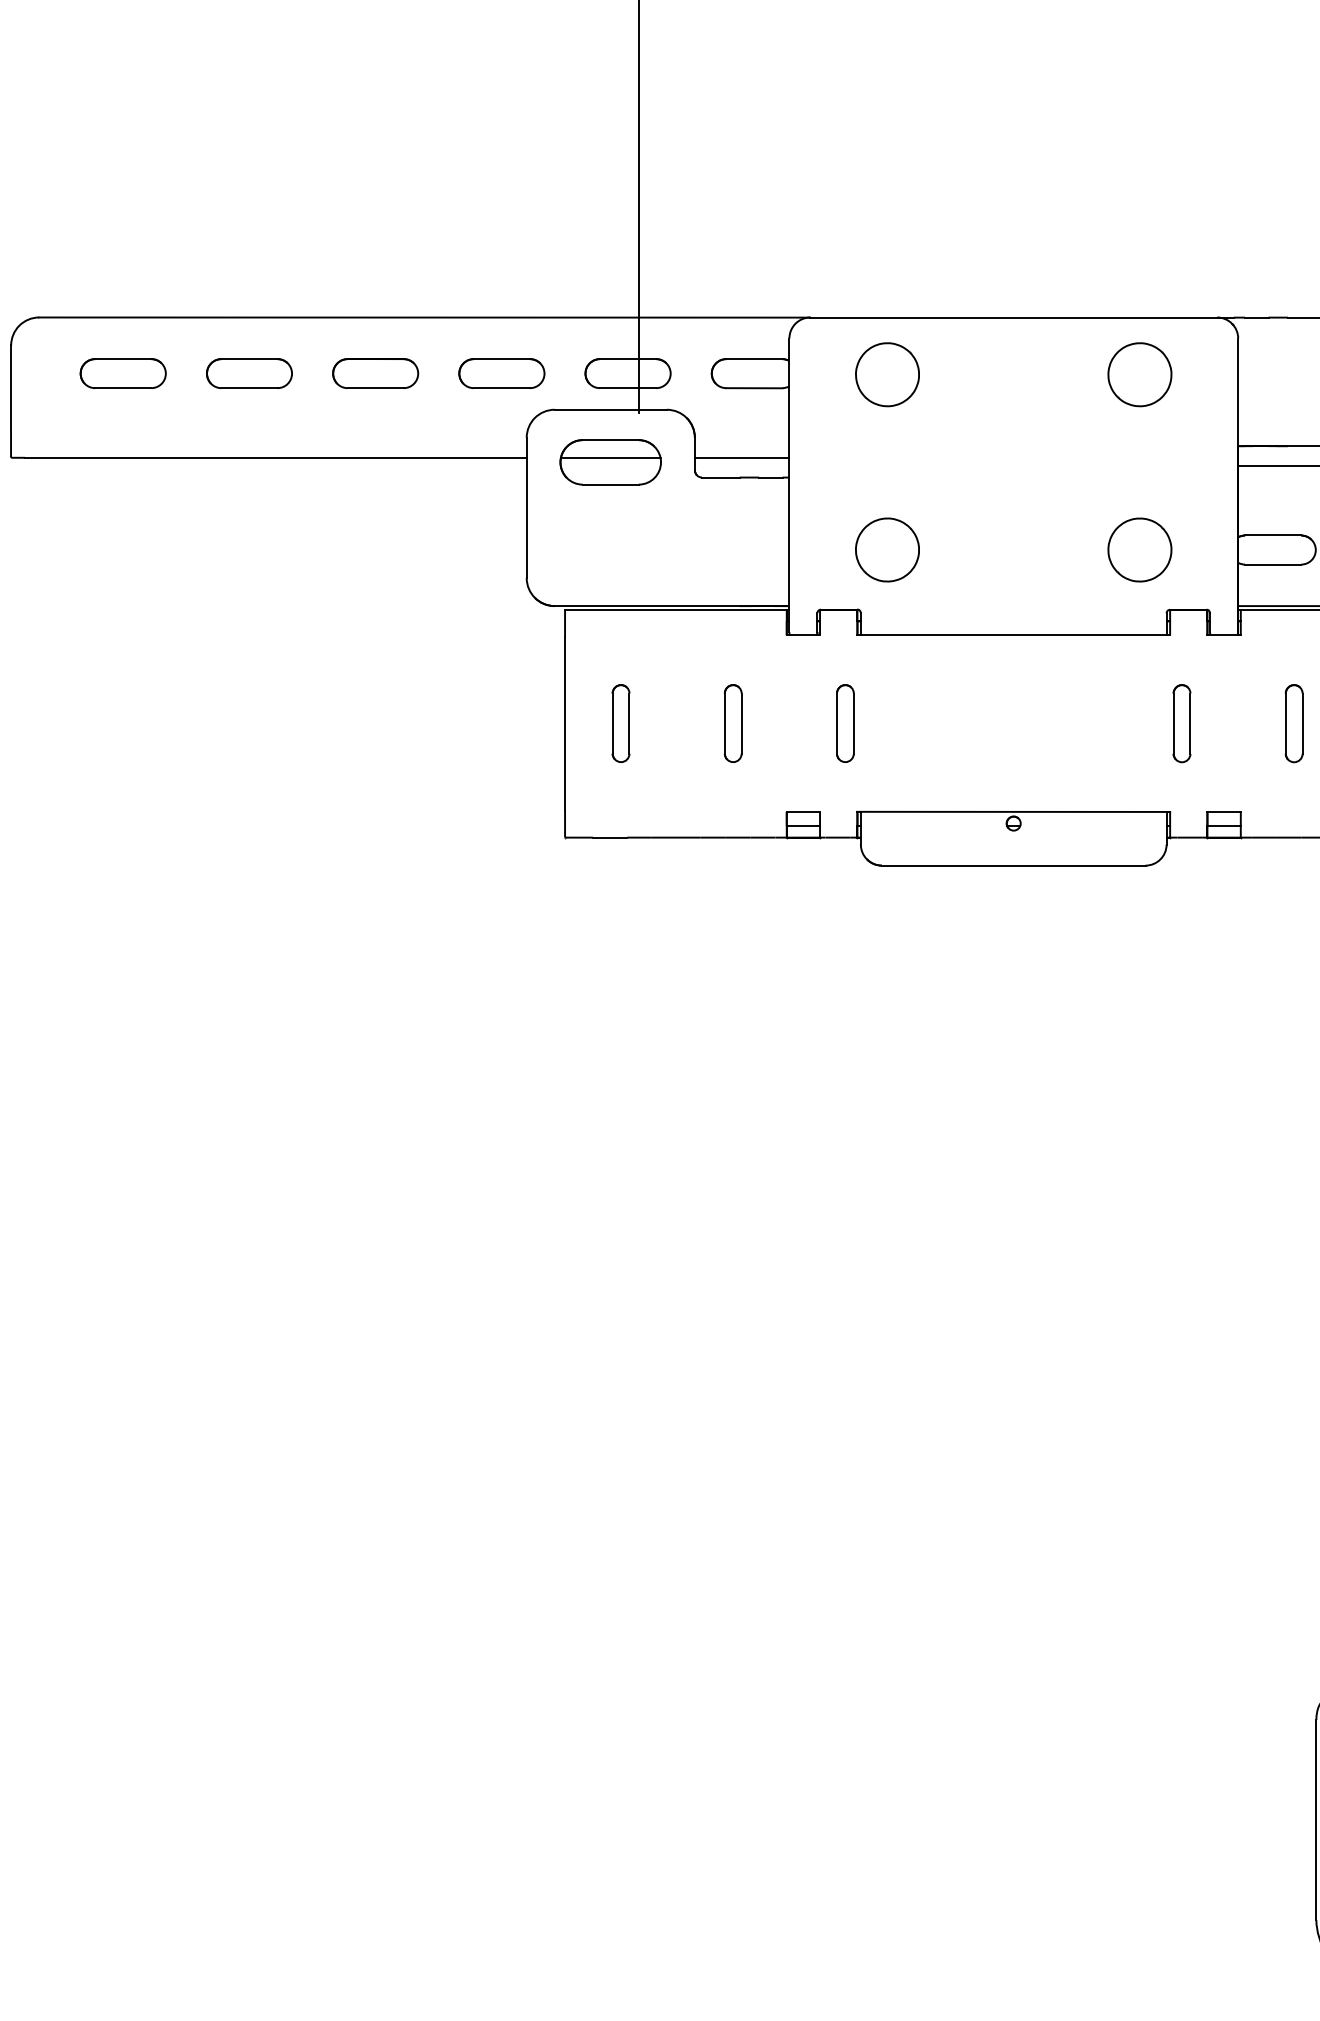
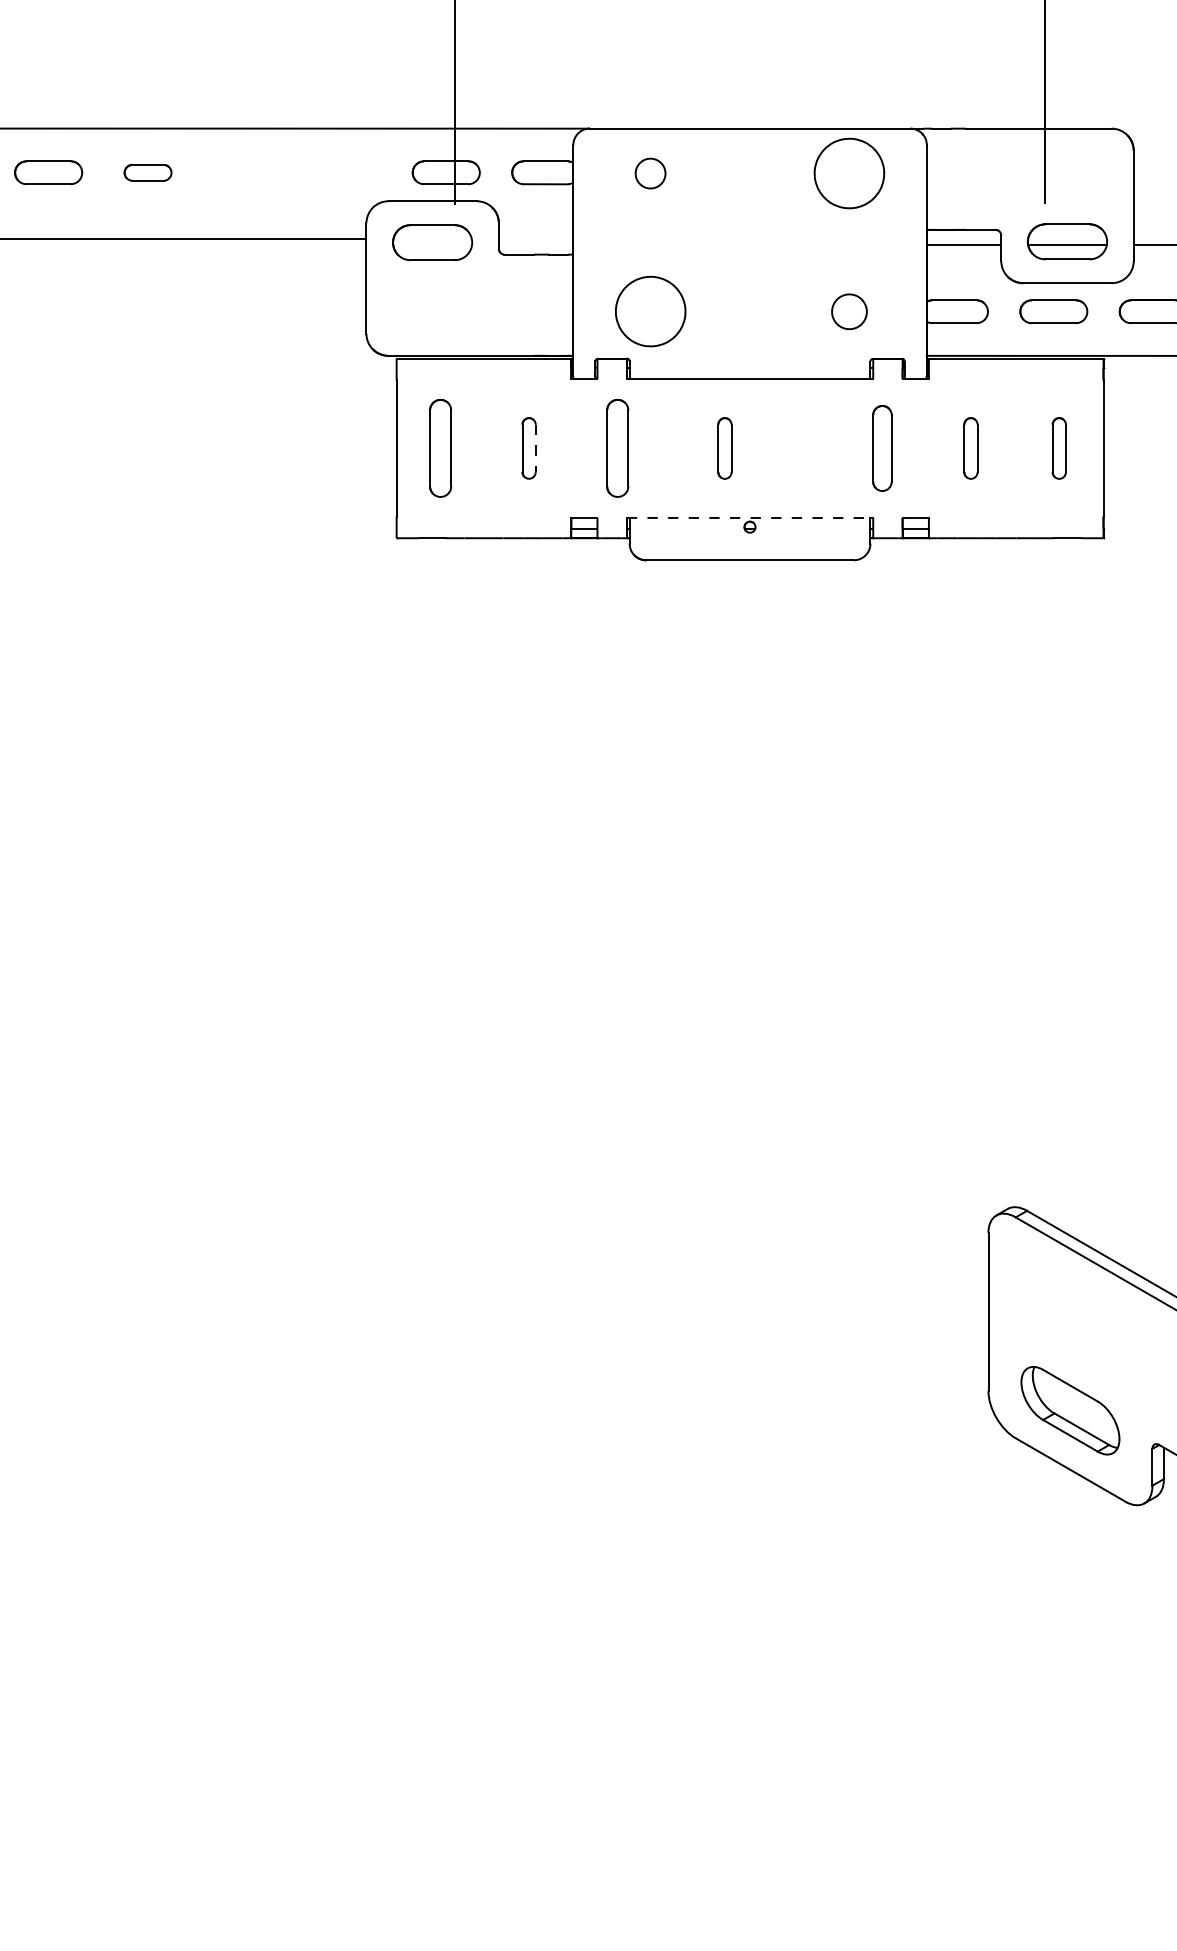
part: (248, 373) -> (147, 172), size x0.7
part: (375, 373) -> (247, 172), removed
part: (501, 373) -> (346, 172), removed
part: (887, 374) -> (650, 173), size x0.6
part: (1139, 374) -> (849, 173), size x1.4
line: (610, 458) -> (432, 239), removed
line: (741, 458) -> (535, 239), removed
part: (887, 549) -> (650, 311), size x1.4
part: (1139, 549) -> (849, 311), size x0.7
part: (620, 723) -> (440, 448), size x1.6
line: (741, 723) -> (535, 448), solid -> dashed
part: (844, 723) -> (616, 448), size x1.6
part: (981, 723) -> (724, 448), added
part: (1181, 723) -> (882, 448), size x1.4
line: (1014, 811) -> (750, 517), solid -> dashed

